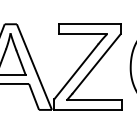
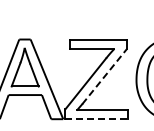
line: (96, 64) -> (104, 76), solid -> dashed
line: (88, 110) -> (97, 119), solid -> dashed

